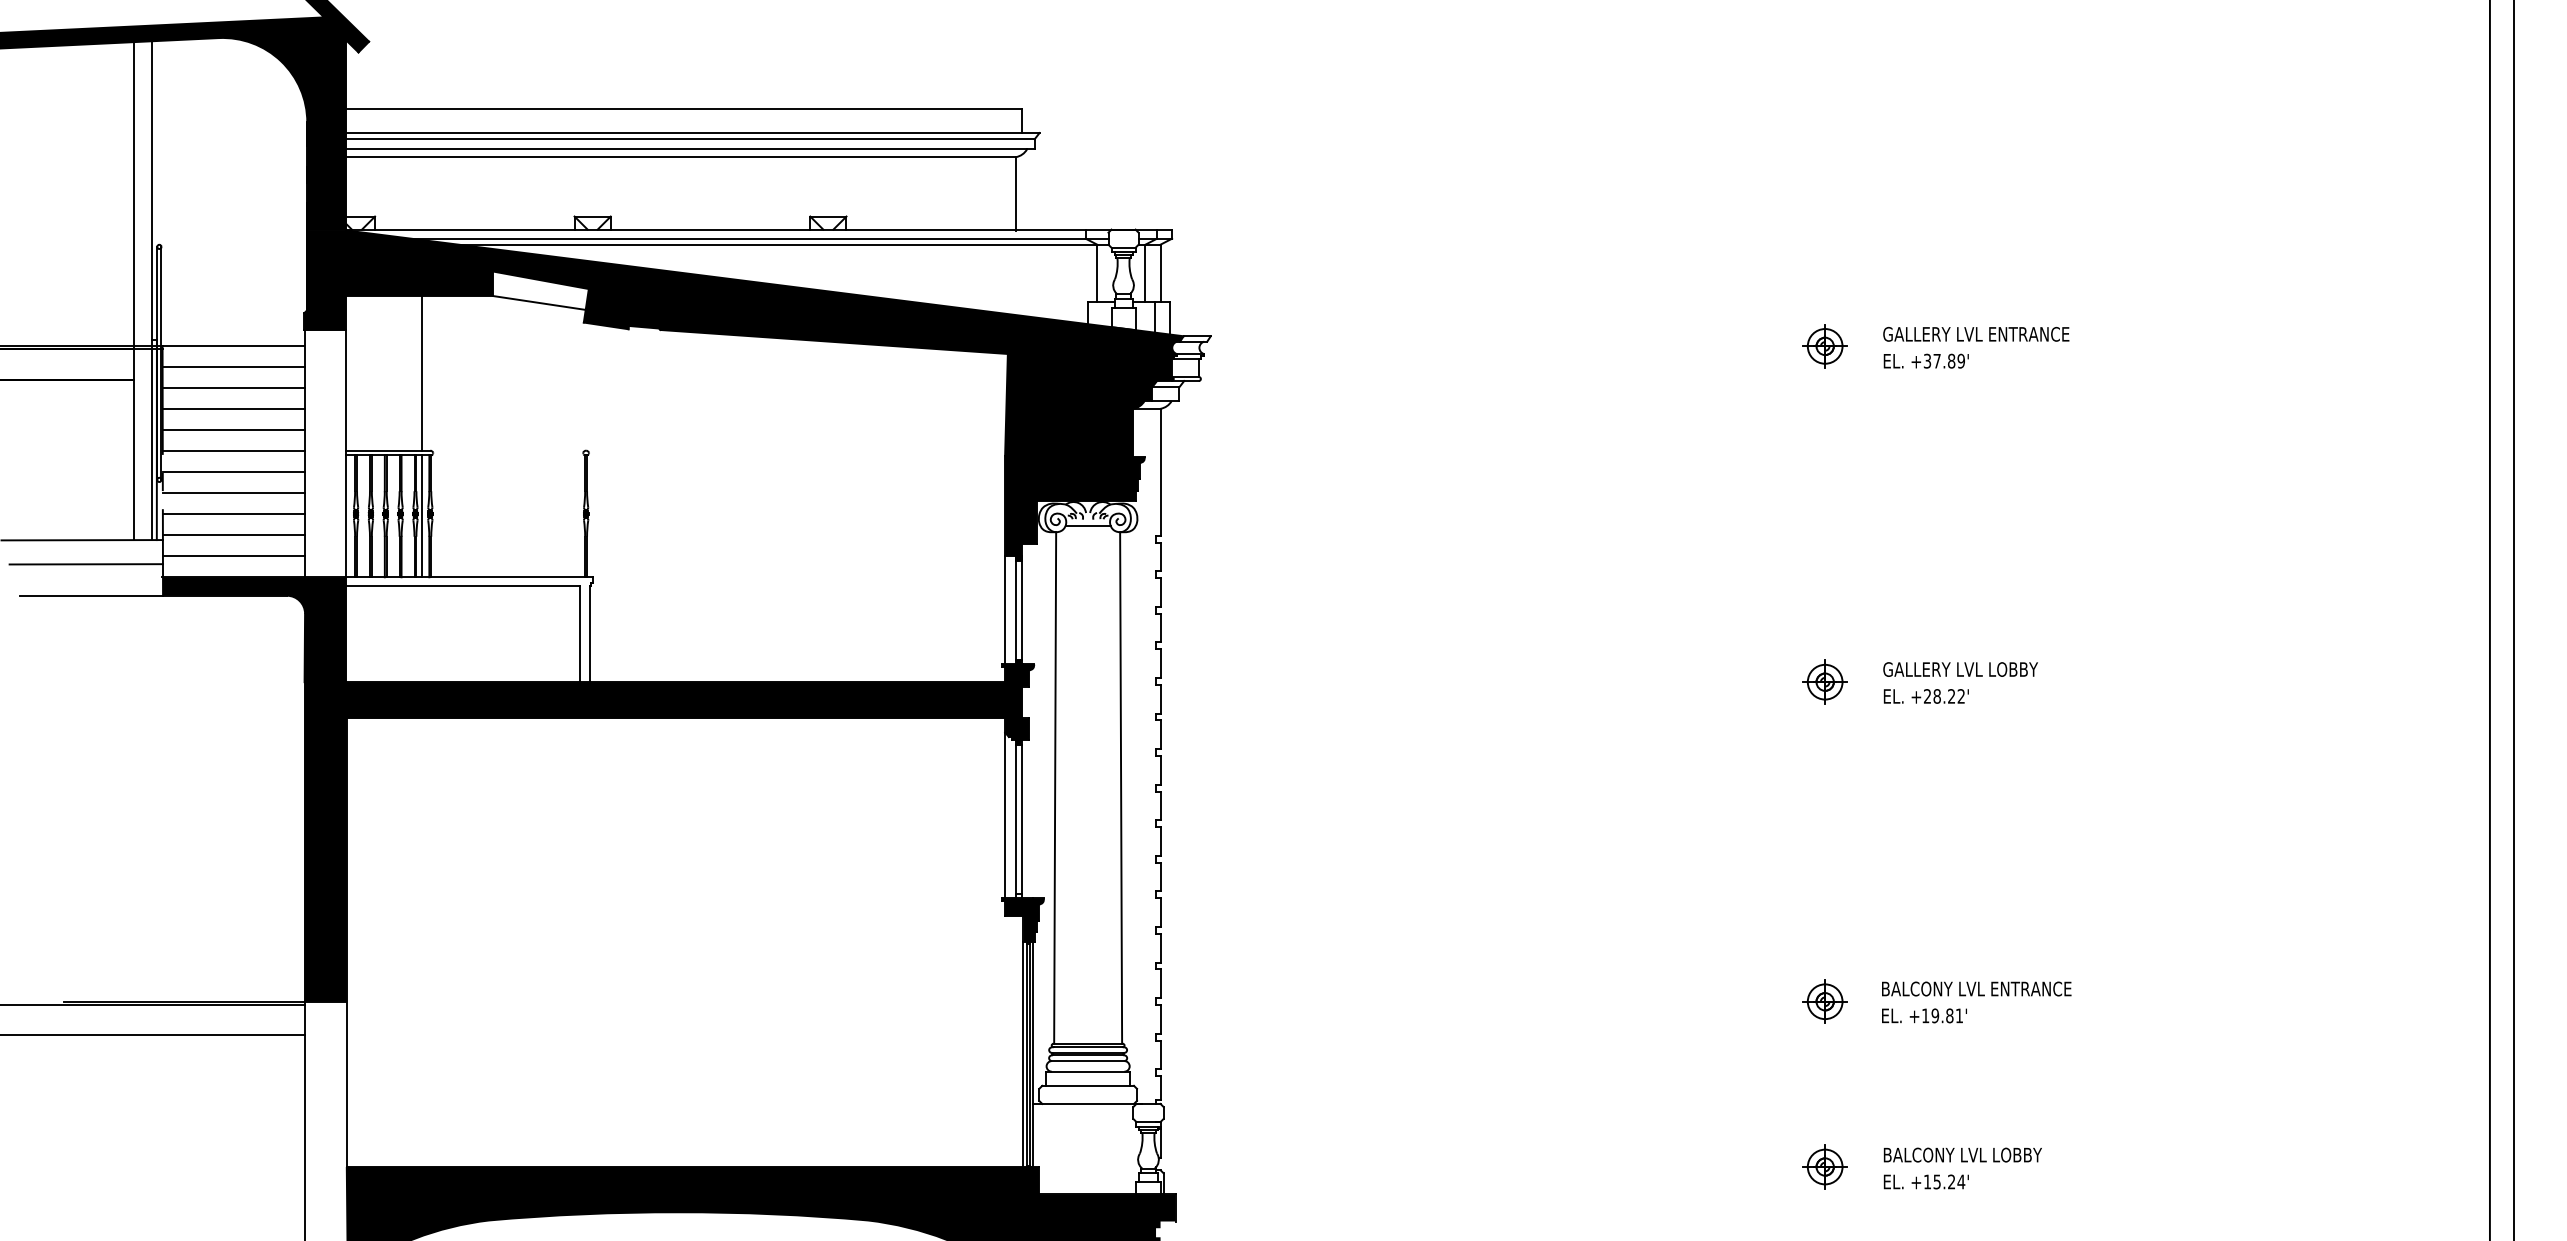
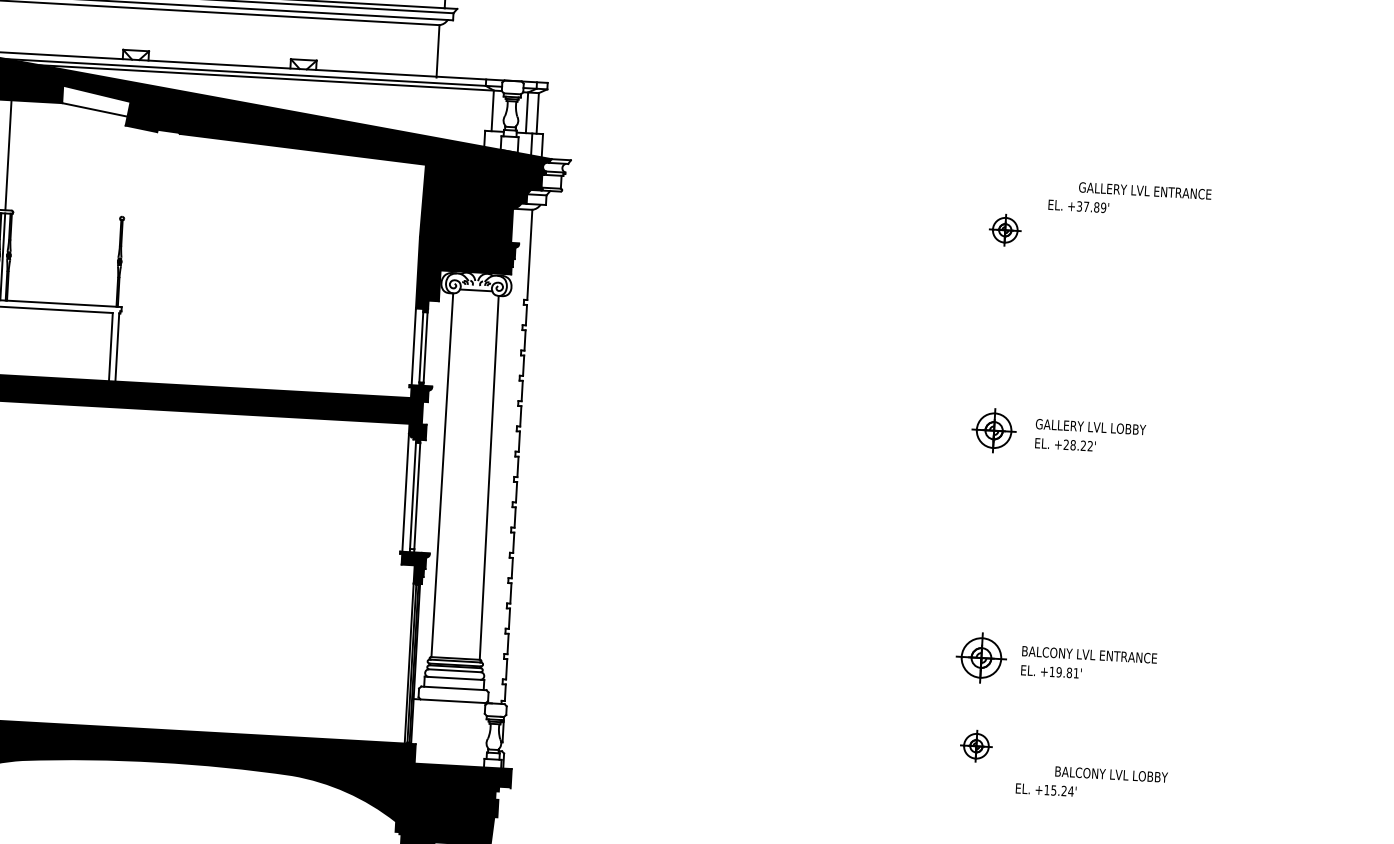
text: (1976, 334) -> (1145, 191), moved
part: (1824, 346) -> (1004, 230), moved
part: (1824, 681) -> (993, 430), size x1.4
part: (1824, 1001) -> (980, 657), size x1.6
text: (1962, 1154) -> (1111, 774), moved
part: (1824, 1166) -> (975, 745), moved

